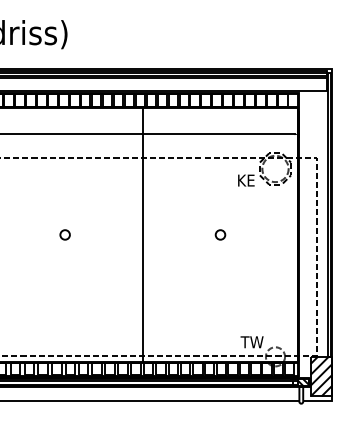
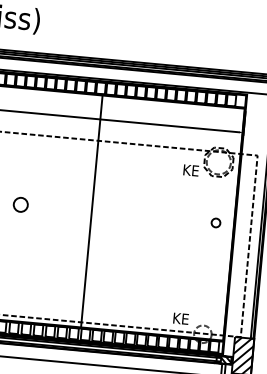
circle: (64, 234) -> (20, 204), size x1.6
circle: (220, 234) -> (216, 222), moved
text: (251, 342) -> (182, 319), TW -> KE

